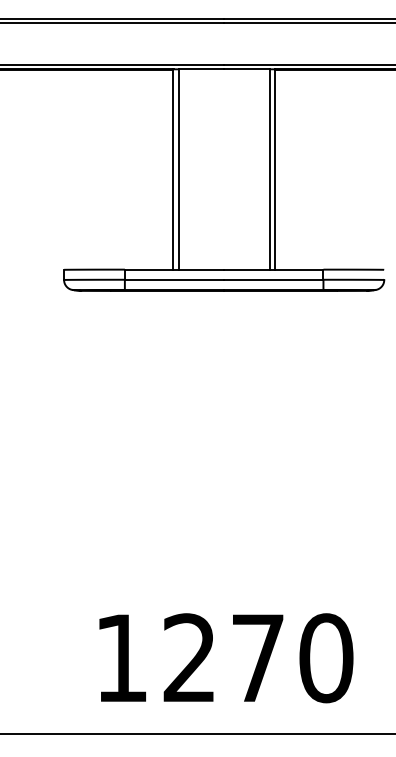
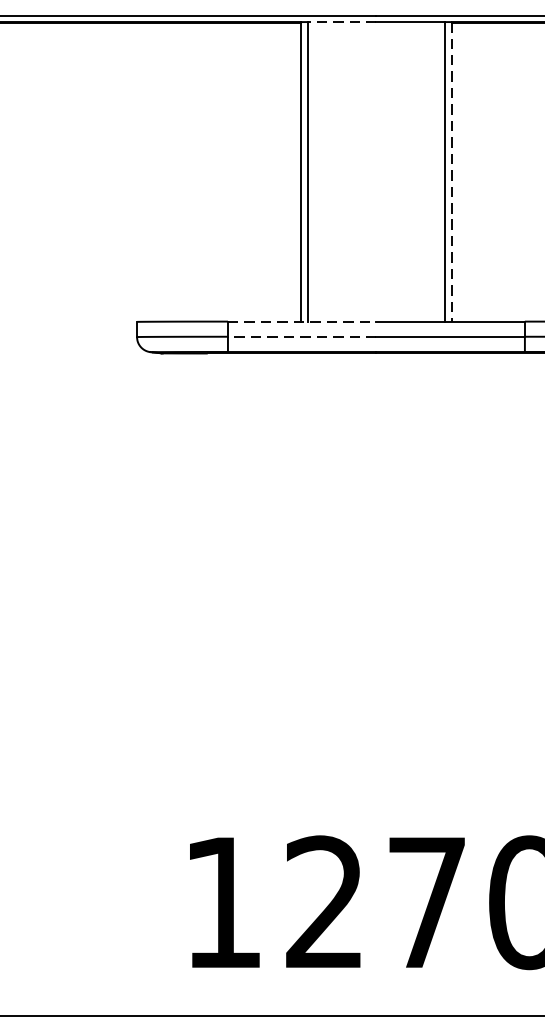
line: (201, 69) -> (342, 22), solid -> dashed
line: (274, 169) -> (451, 171), solid -> dashed
line: (174, 269) -> (302, 321), solid -> dashed
line: (174, 279) -> (302, 336), solid -> dashed

